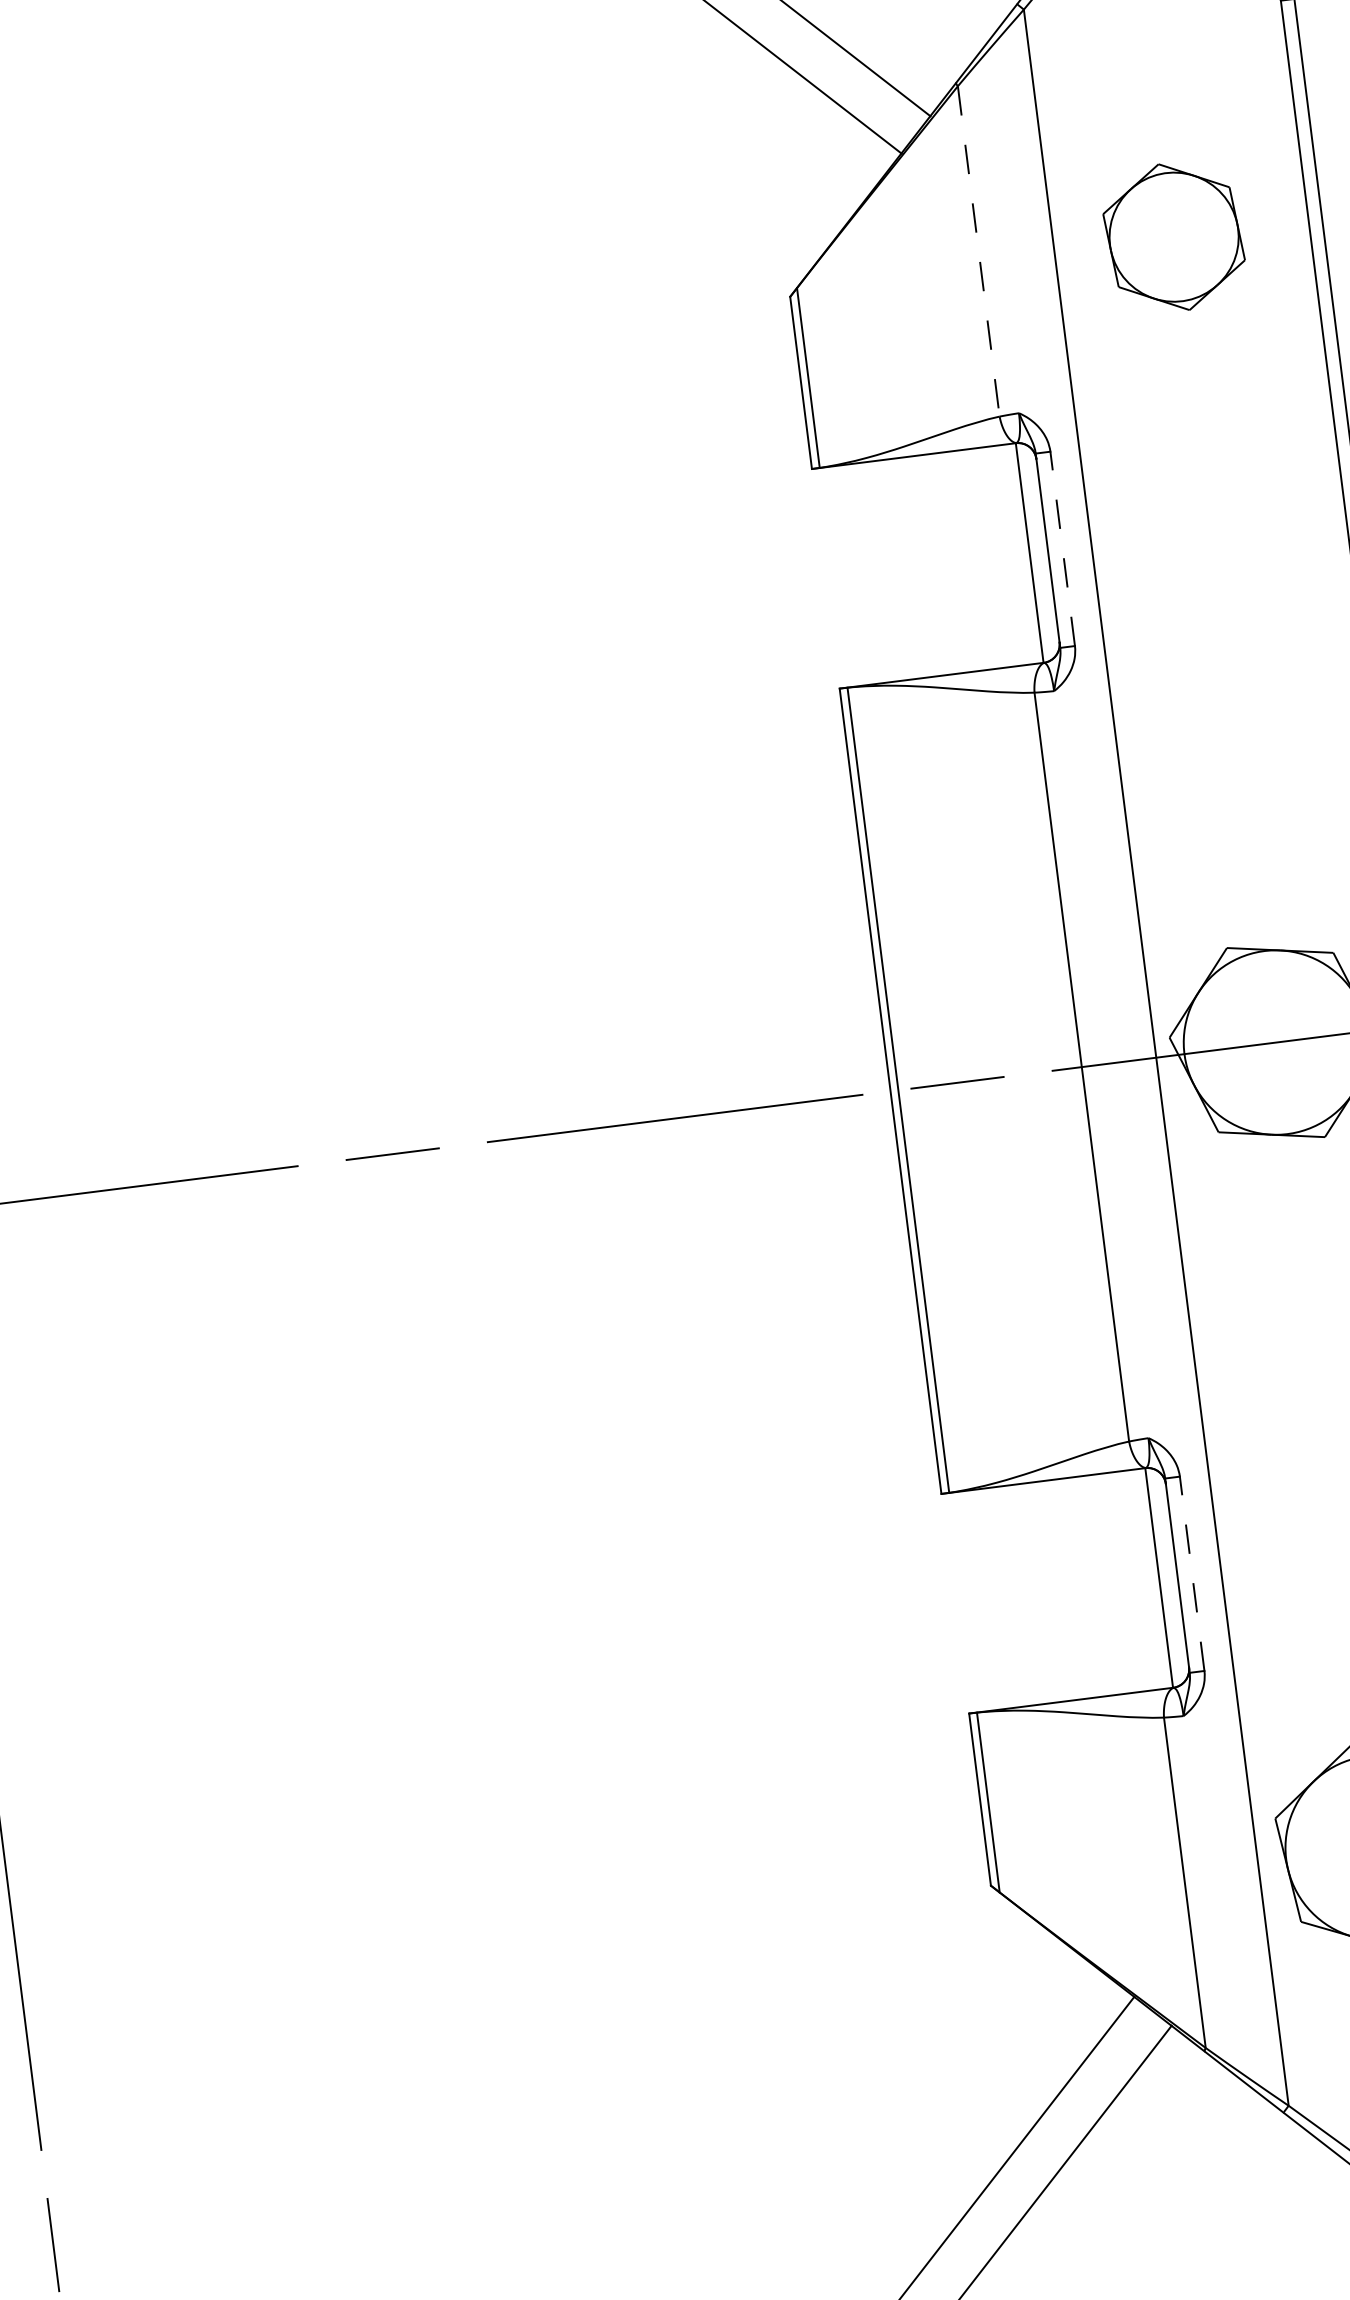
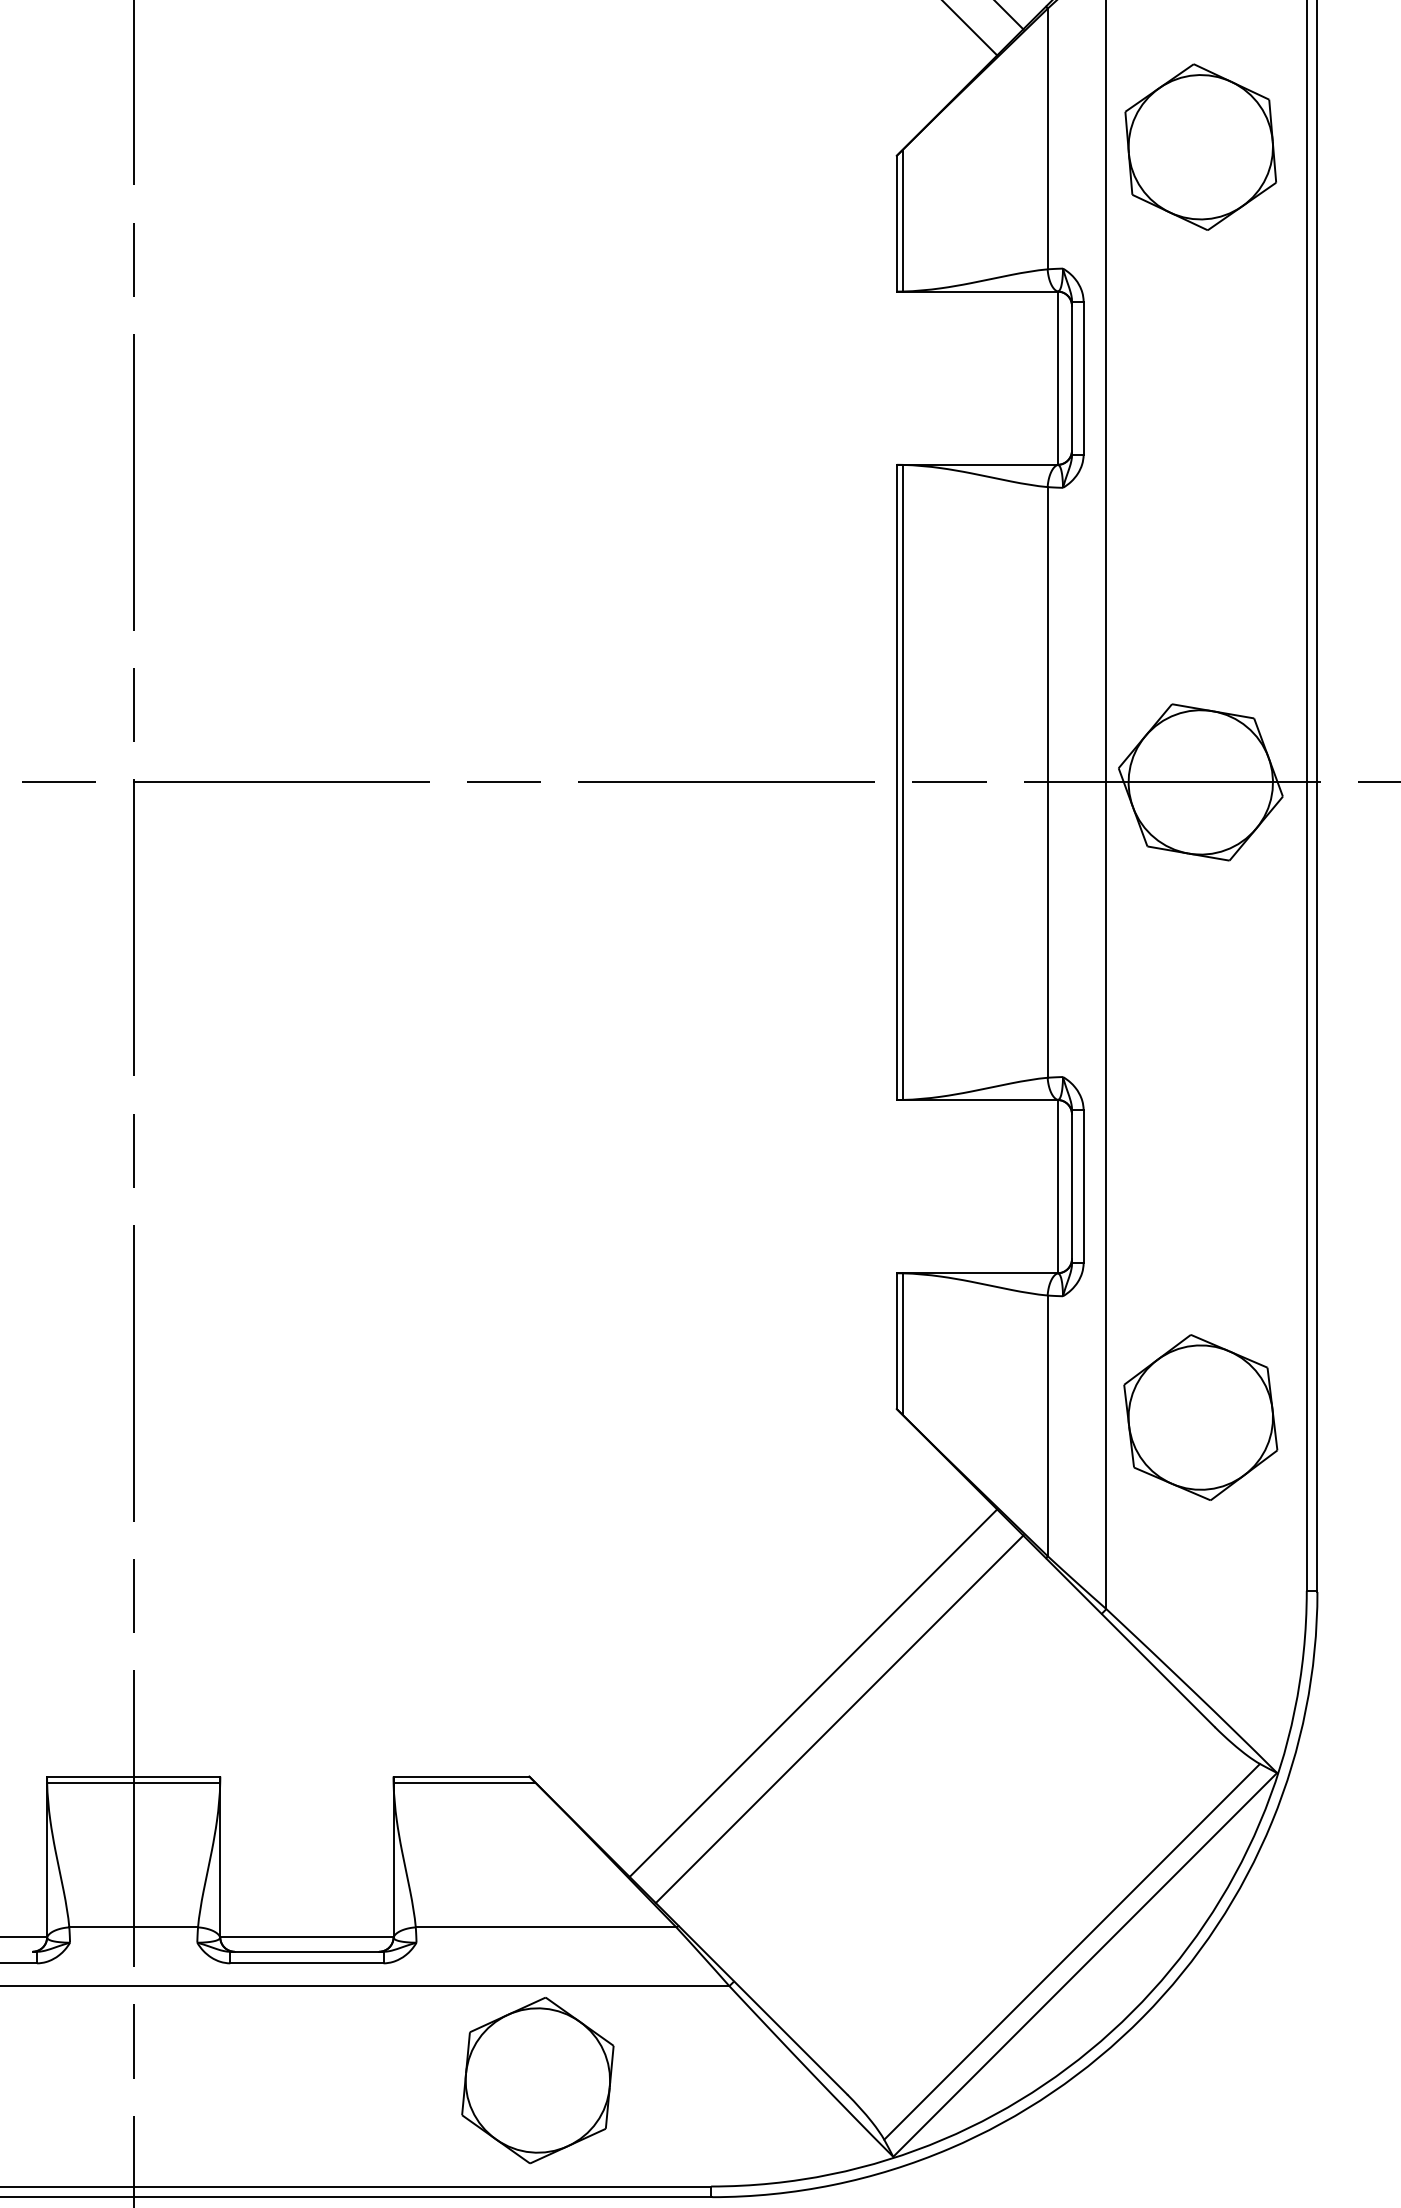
part: (1173, 236) -> (1200, 146), size x1.43
line: (978, 252) -> (1047, 139), dashed -> solid
line: (1062, 549) -> (1083, 378), dashed -> solid
line: (1191, 1573) -> (1083, 1186), dashed -> solid

